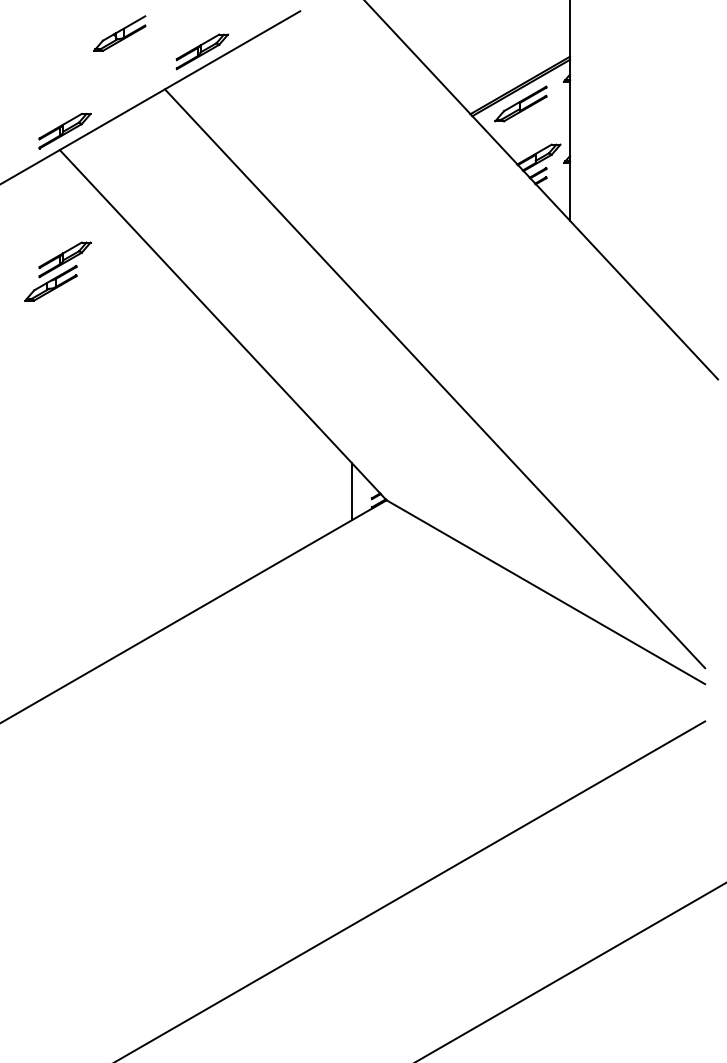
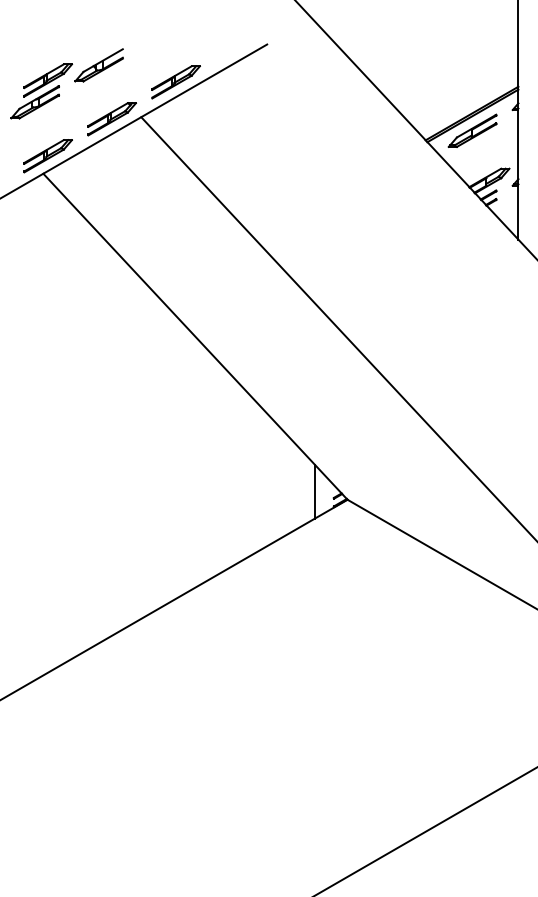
part: (133, 91) -> (111, 119), added
part: (57, 271) -> (41, 91), moved

